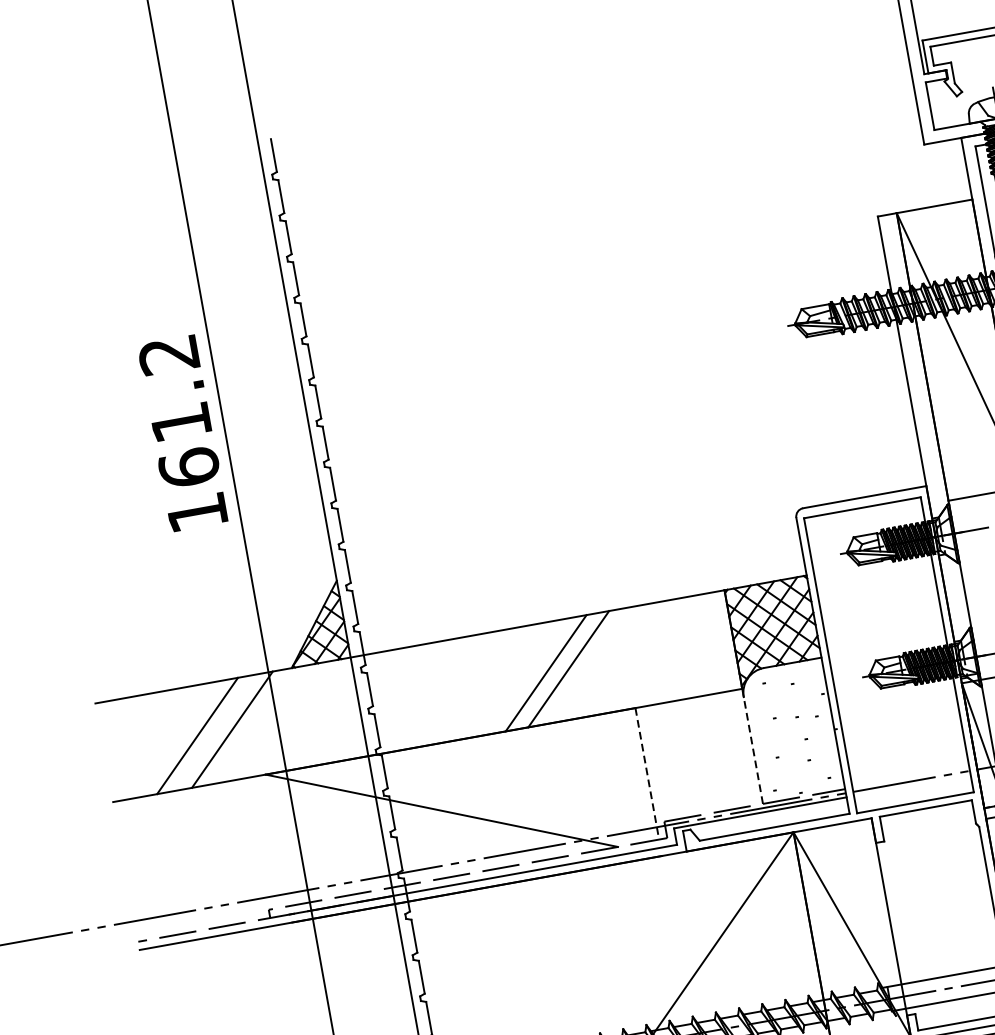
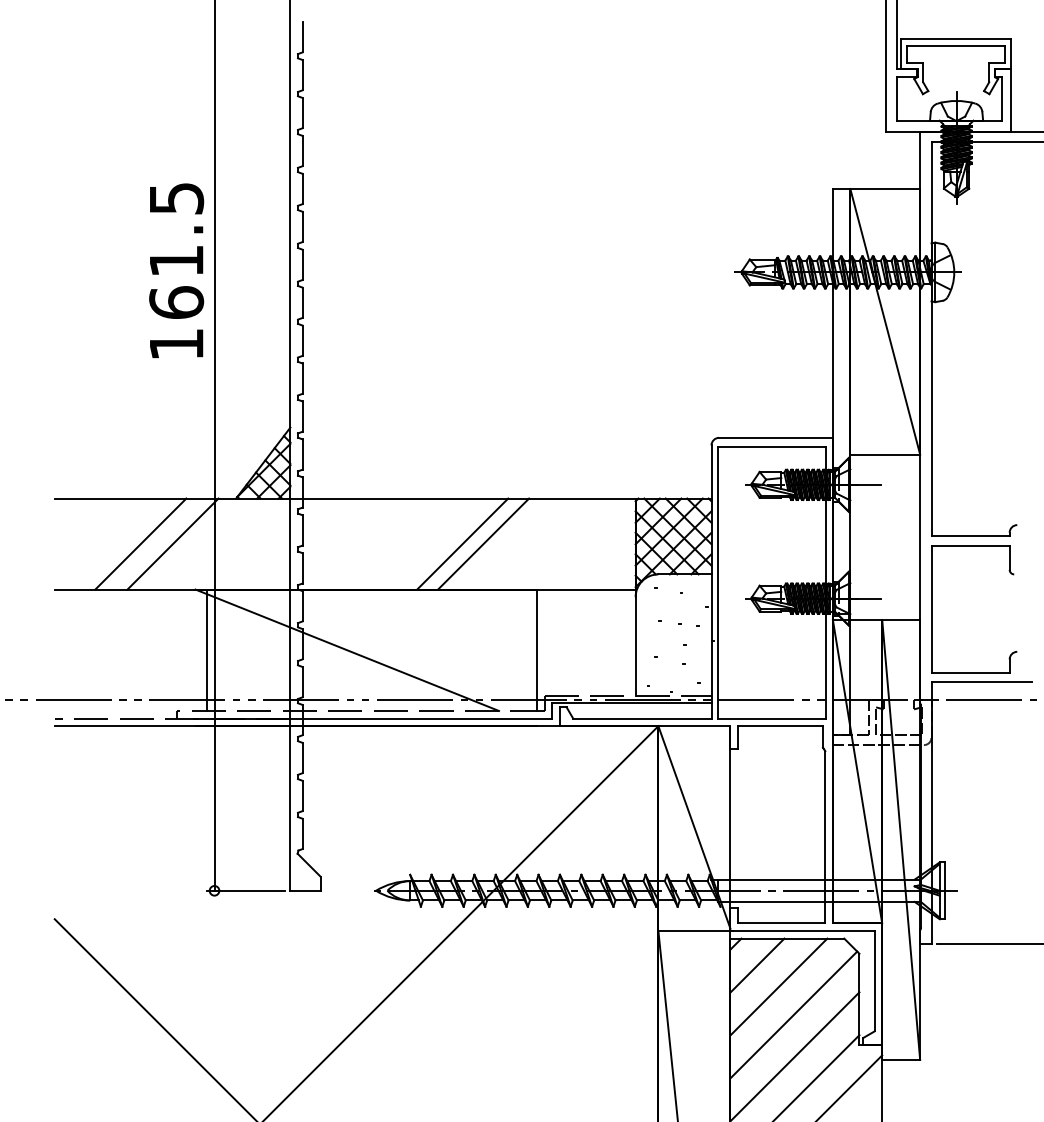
text: (168, 354) -> (176, 198), 161.2 -> 161.5
line: (753, 750) -> (635, 646), dashed -> solid
line: (646, 774) -> (536, 650), dashed -> solid
line: (289, 837) -> (206, 649), added

